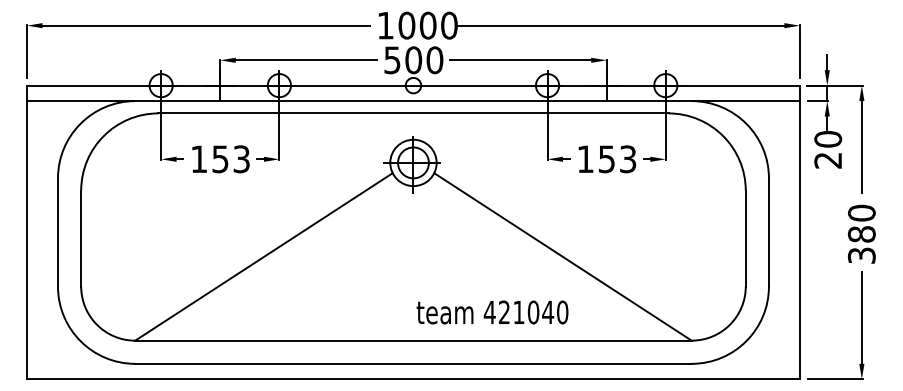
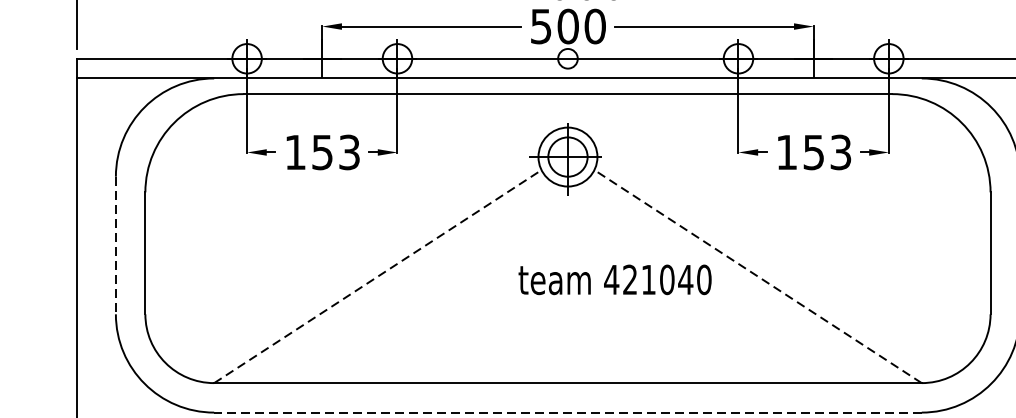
line: (58, 232) -> (116, 245), solid -> dashed
line: (263, 256) -> (377, 276), solid -> dashed
line: (562, 256) -> (757, 276), solid -> dashed
text: (492, 312) -> (615, 279), moved
line: (412, 363) -> (566, 412), solid -> dashed

